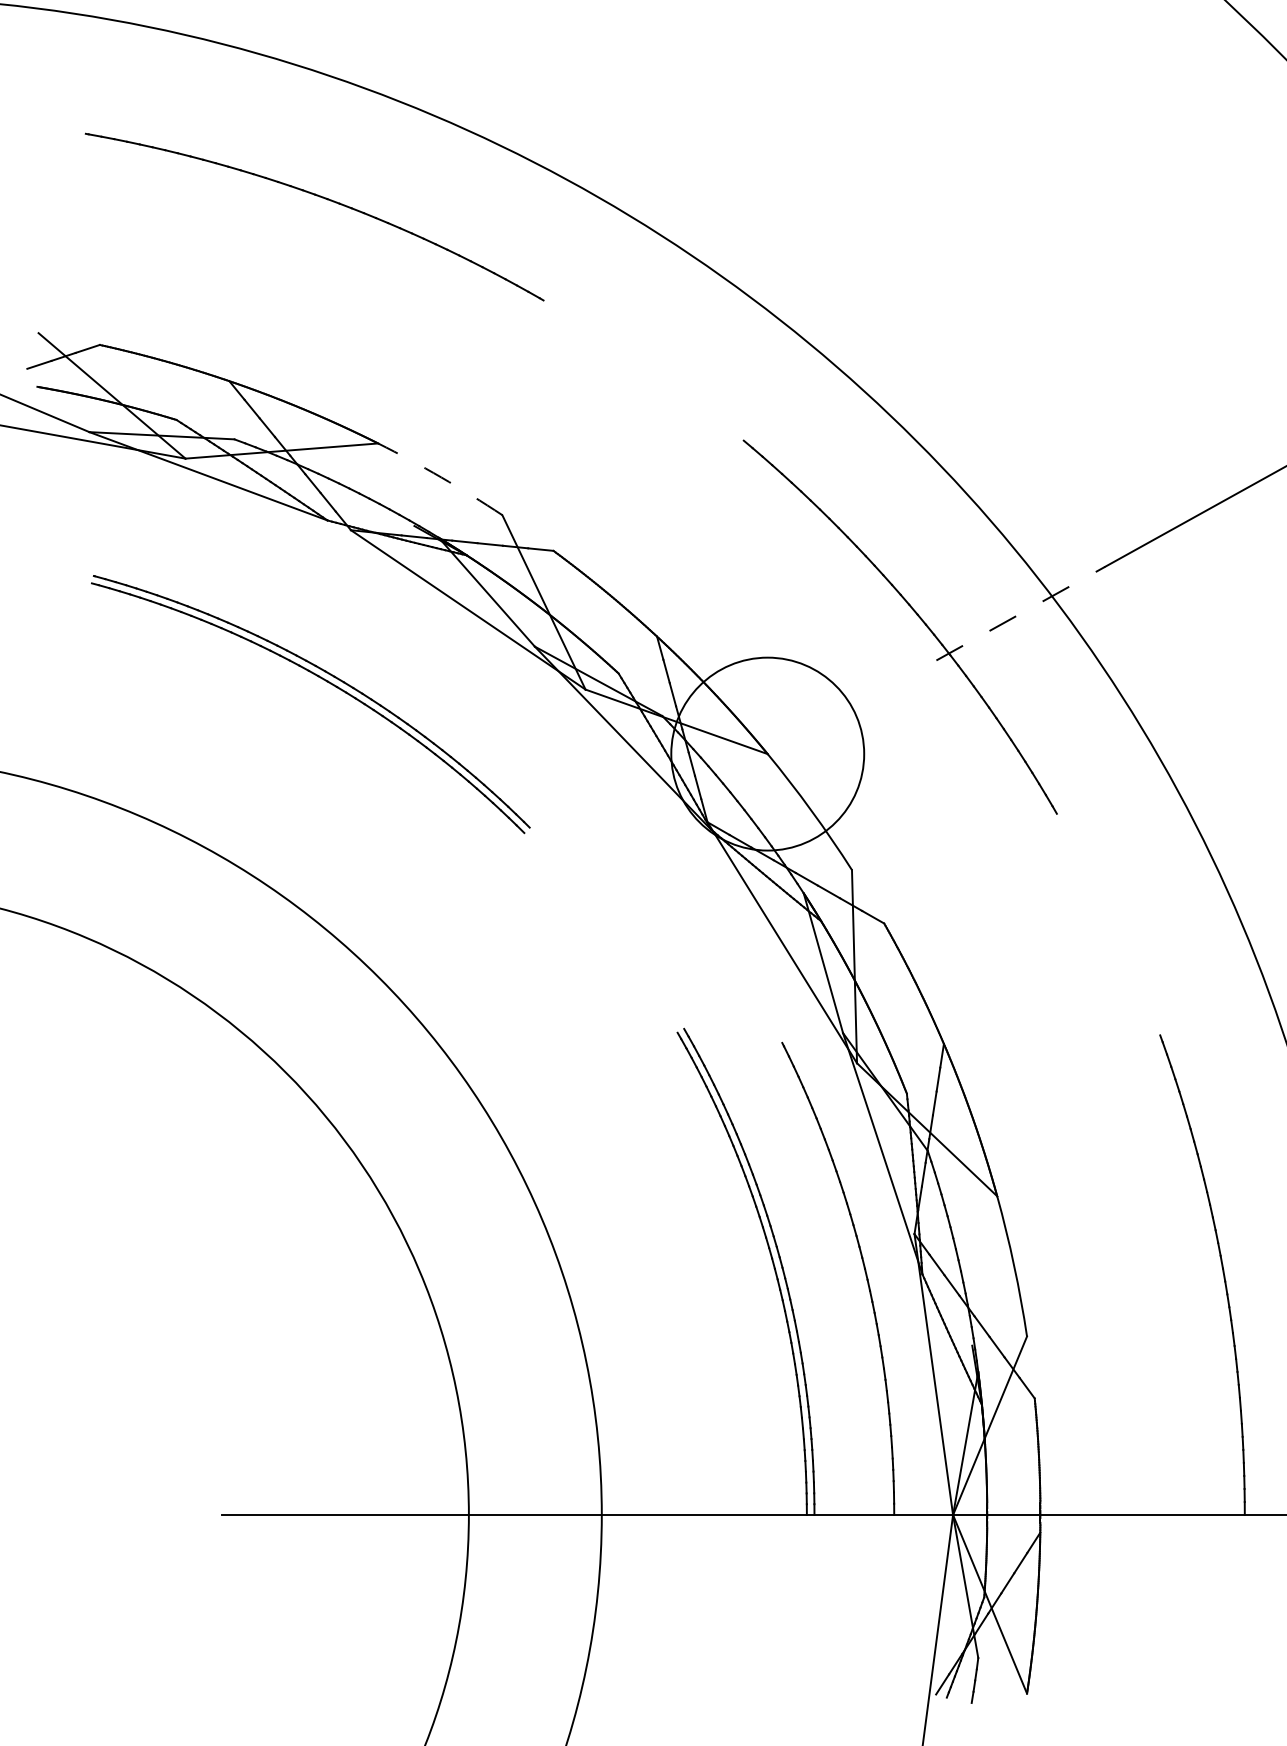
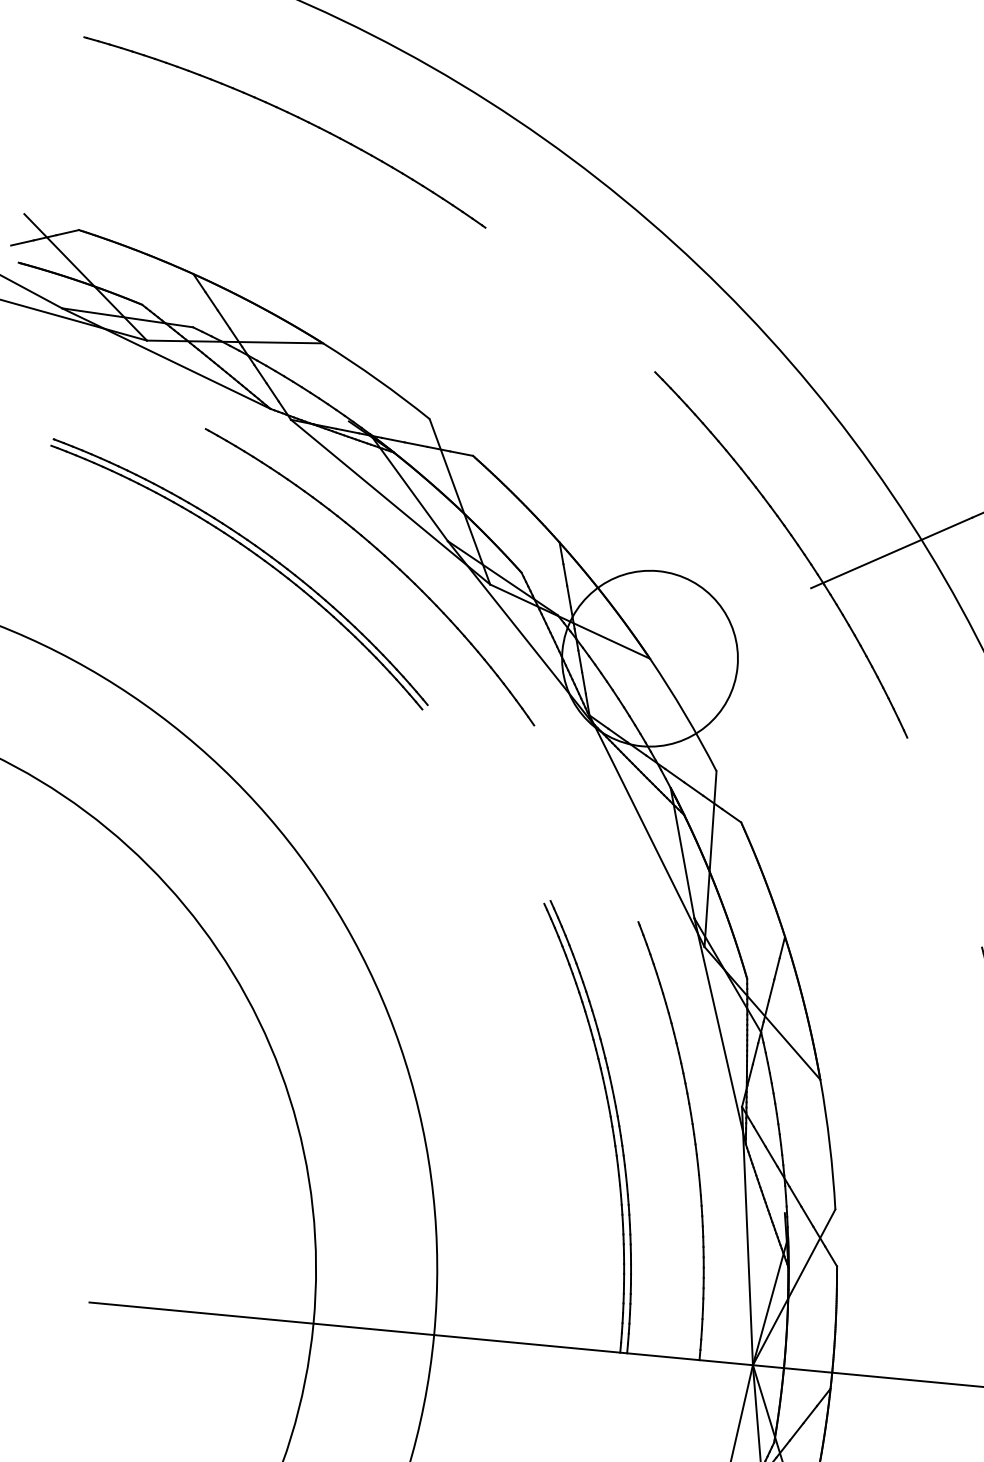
arc: (441, 477) -> (377, 379), dashed -> solid
line: (1021, 613) -> (892, 552), dashed -> solid
part: (471, 673) -> (388, 560), added

